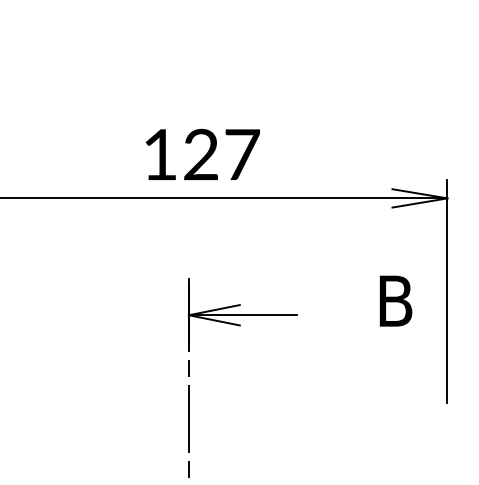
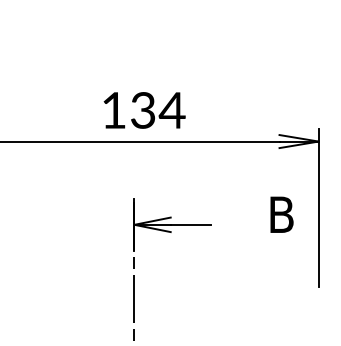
text: (222, 154) -> (158, 110), 127 -> 134

